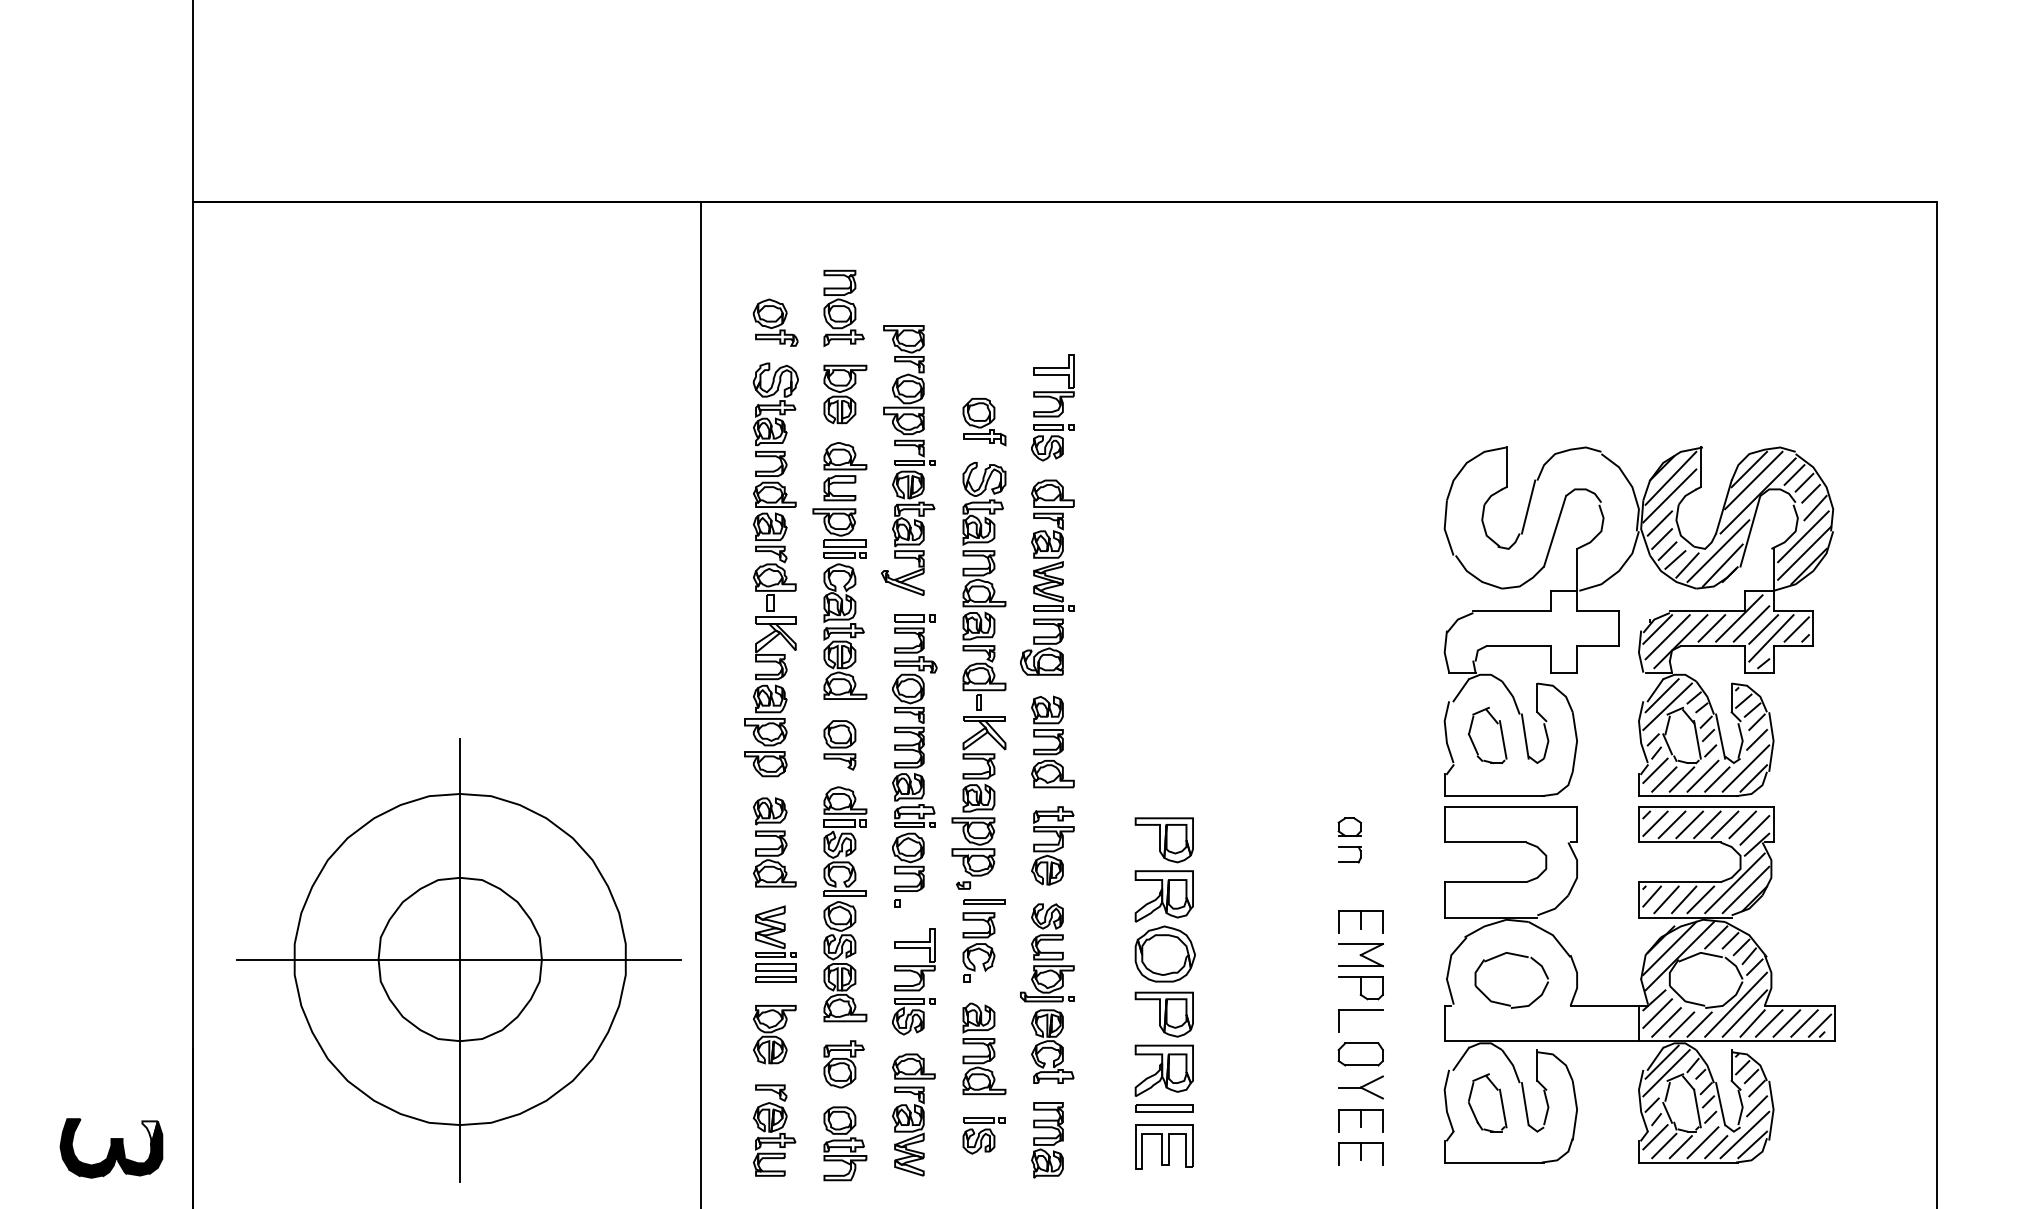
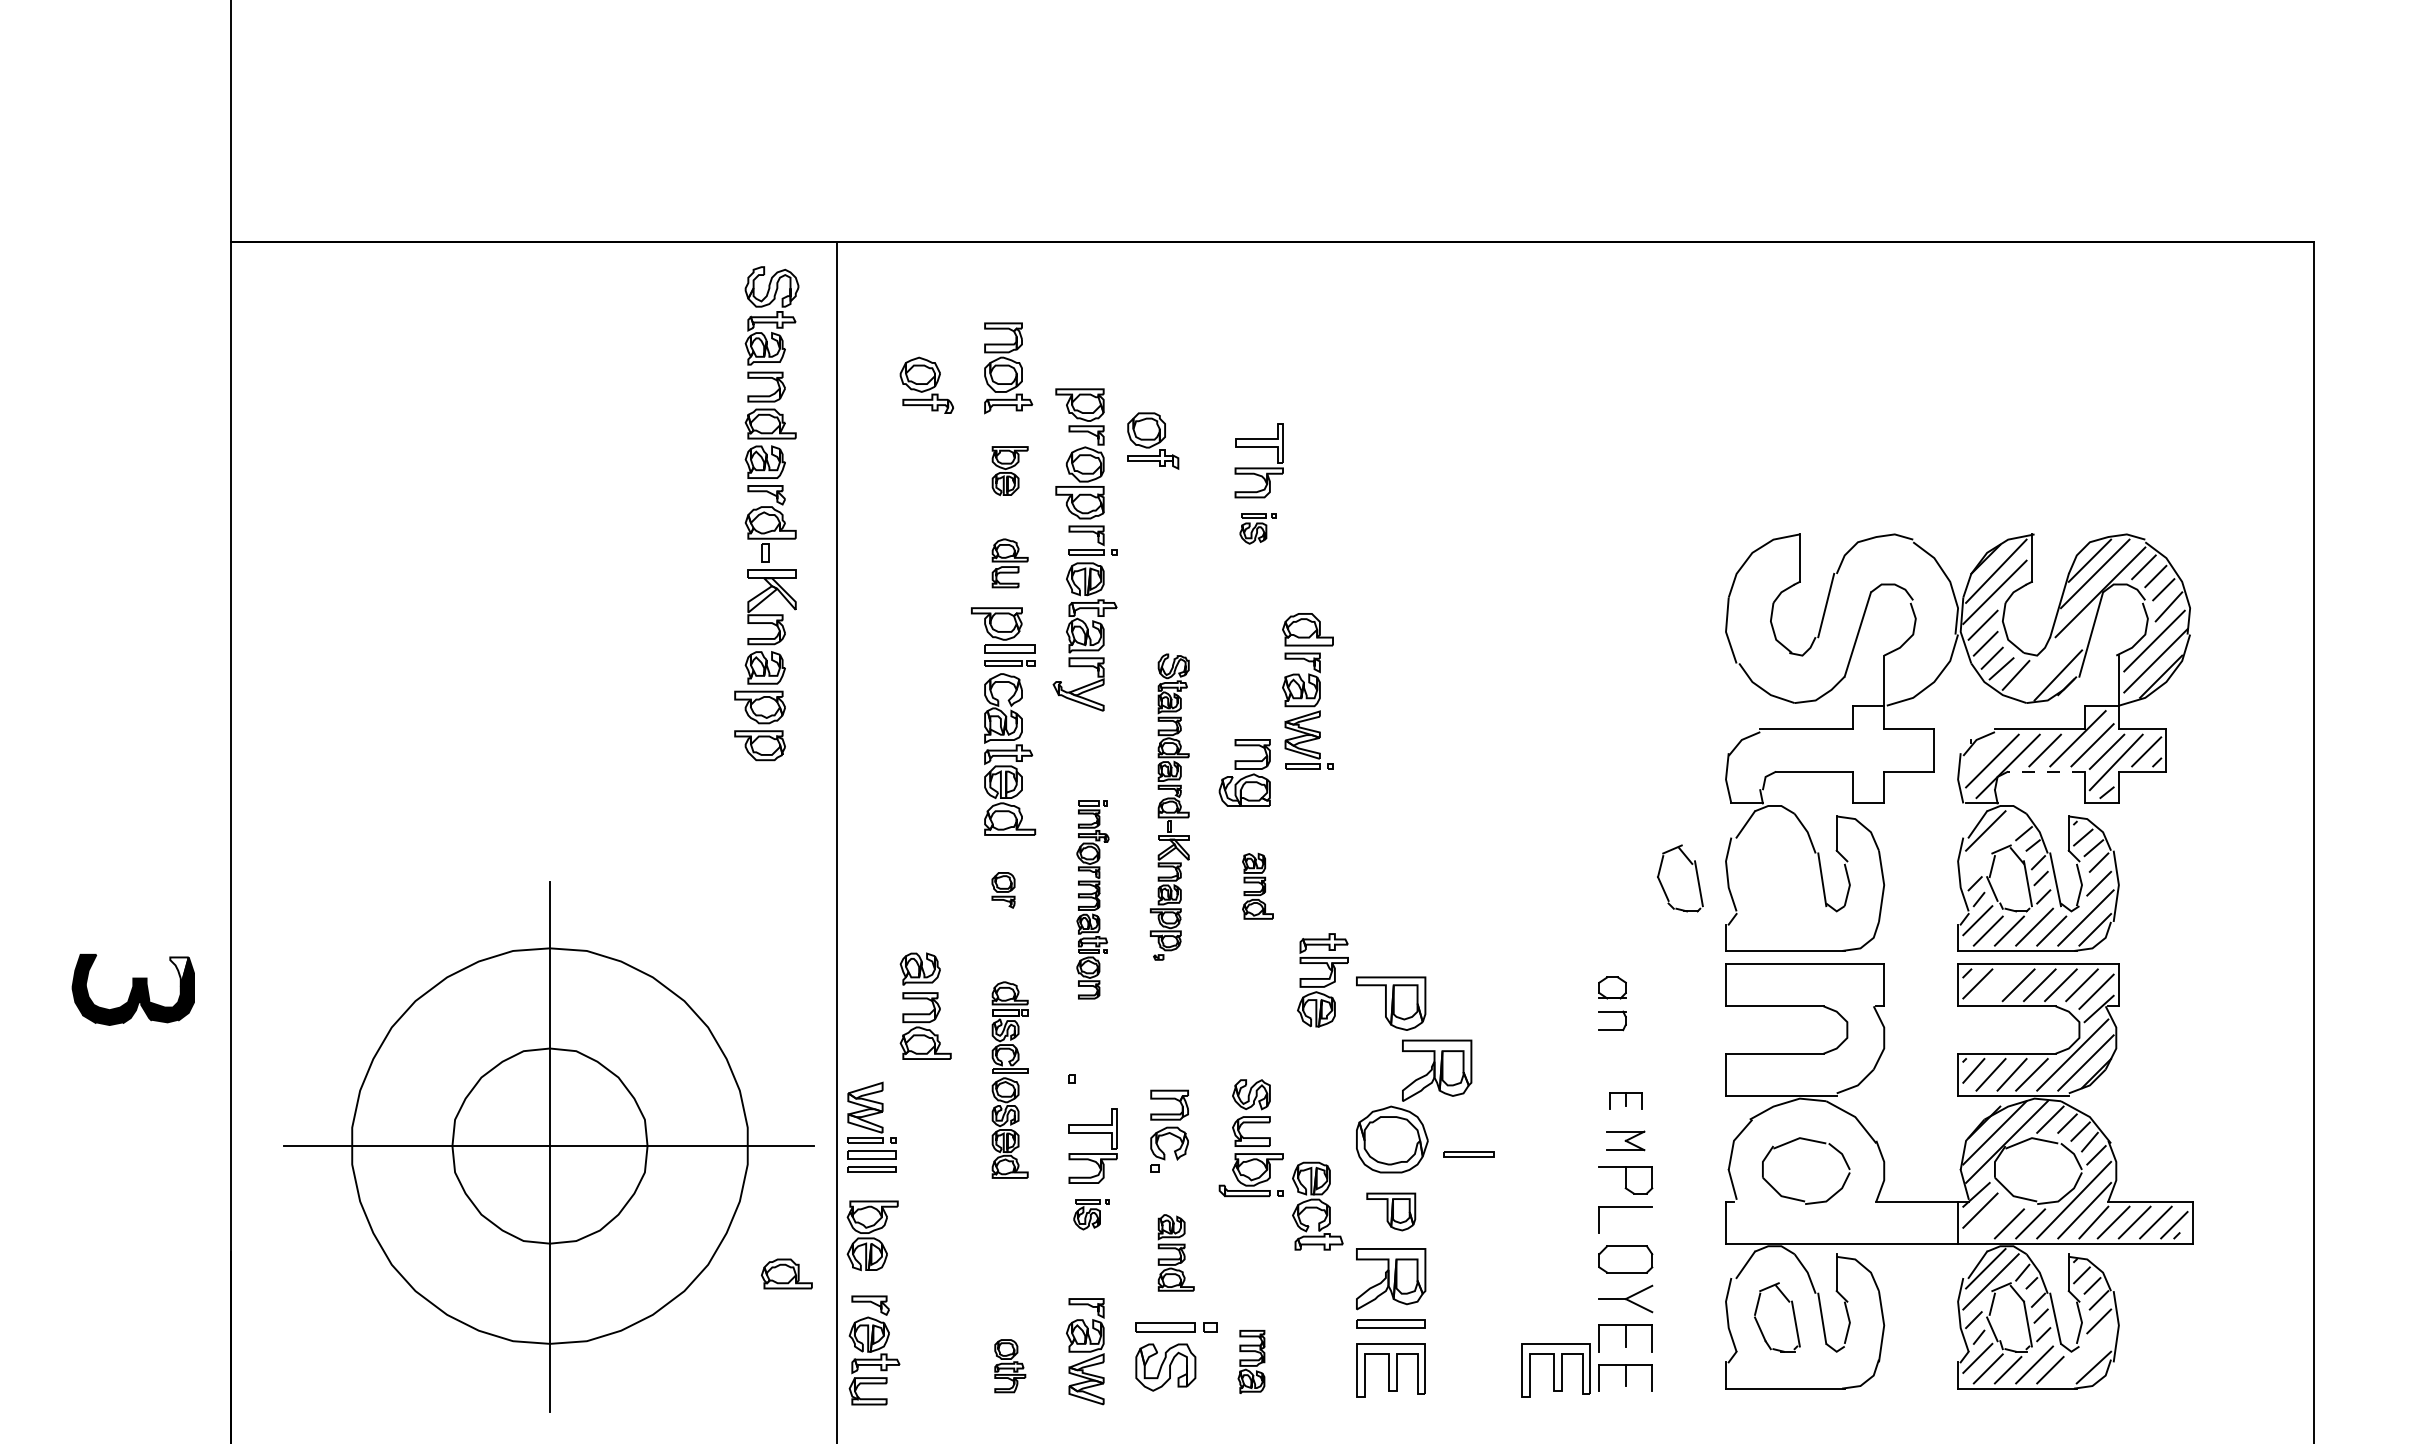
part: (845, 393) -> (1010, 470), size x0.7
part: (984, 421) -> (1153, 440), moved
part: (1052, 442) -> (1257, 528), size x0.7
part: (845, 471) -> (1010, 563), size x0.7
part: (1052, 545) -> (1307, 691), moved
line: (1718, 551) -> (2052, 658), removed
part: (771, 569) -> (766, 513), moved
line: (1657, 629) -> (1980, 751), removed
line: (1712, 645) -> (2045, 771), solid -> dashed
part: (978, 675) -> (1169, 806), size x0.6
line: (1667, 706) -> (1992, 843), removed
part: (1487, 735) -> (1680, 878), moved
part: (1052, 742) -> (1257, 886), size x0.6
part: (839, 745) -> (1003, 890), size x0.6
part: (914, 753) -> (1092, 899), size x0.6
line: (1671, 825) -> (1997, 985), removed
part: (1052, 846) -> (1322, 980), moved
part: (1164, 896) -> (1437, 1070), moved
part: (983, 902) -> (1468, 1154), moved
part: (845, 903) -> (1010, 1079), size x0.7
part: (1360, 921) -> (1625, 1100), size x0.6
part: (775, 943) -> (871, 1126), moved
part: (1360, 954) -> (1625, 1140), size x0.7
part: (1164, 1014) -> (1391, 1211), size x0.7
part: (913, 1016) -> (1091, 1214), size x0.7
line: (1666, 1022) -> (1990, 1221), removed
part: (774, 1034) -> (872, 1235), moved
part: (1052, 1046) -> (1317, 1205), moved
part: (984, 1048) -> (1176, 1252), size x0.7
part: (844, 1063) -> (1008, 1270), removed
part: (913, 1066) -> (786, 1273), moved
part: (774, 1130) -> (874, 1350), moved
line: (1744, 1134) -> (2084, 1355), removed
part: (983, 1135) -> (1175, 1356), size x1.6
part: (1047, 1139) -> (1251, 1361), size x0.7
part: (845, 1143) -> (1010, 1365), size x0.6
part: (1301, 1147) -> (1555, 1370), added
part: (110, 1148) -> (132, 989), moved

